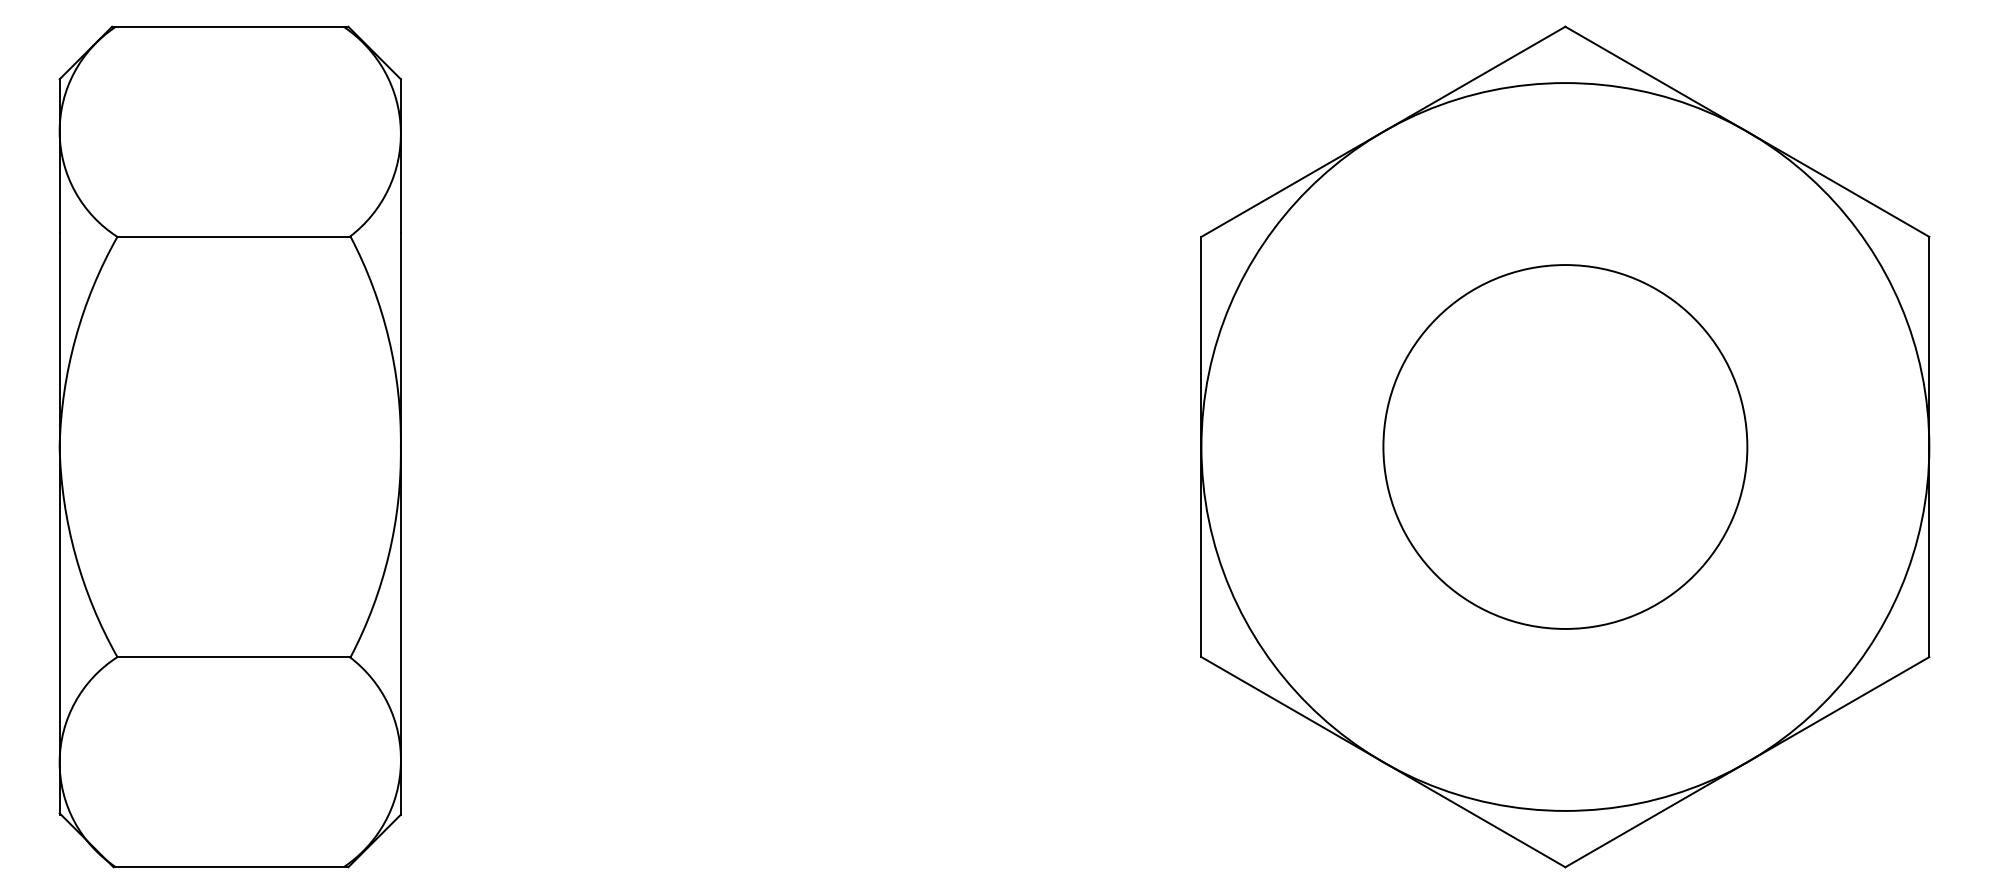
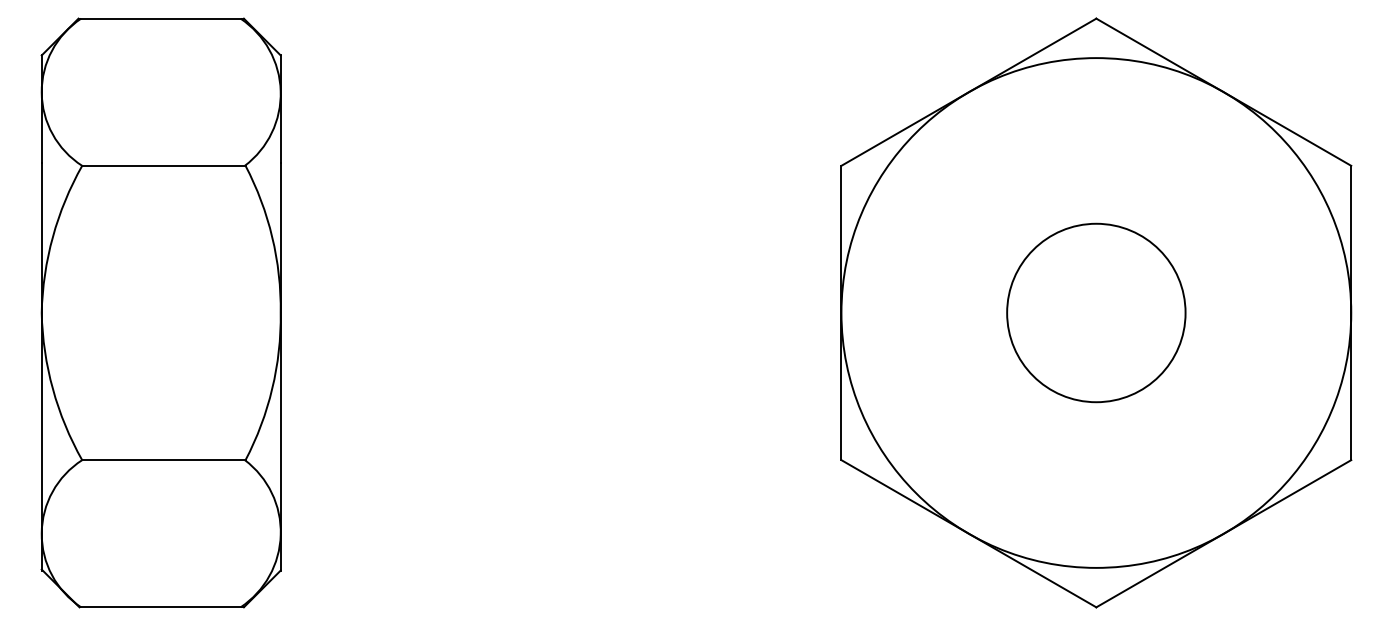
circle: (1565, 446) -> (1096, 312), size x0.7

